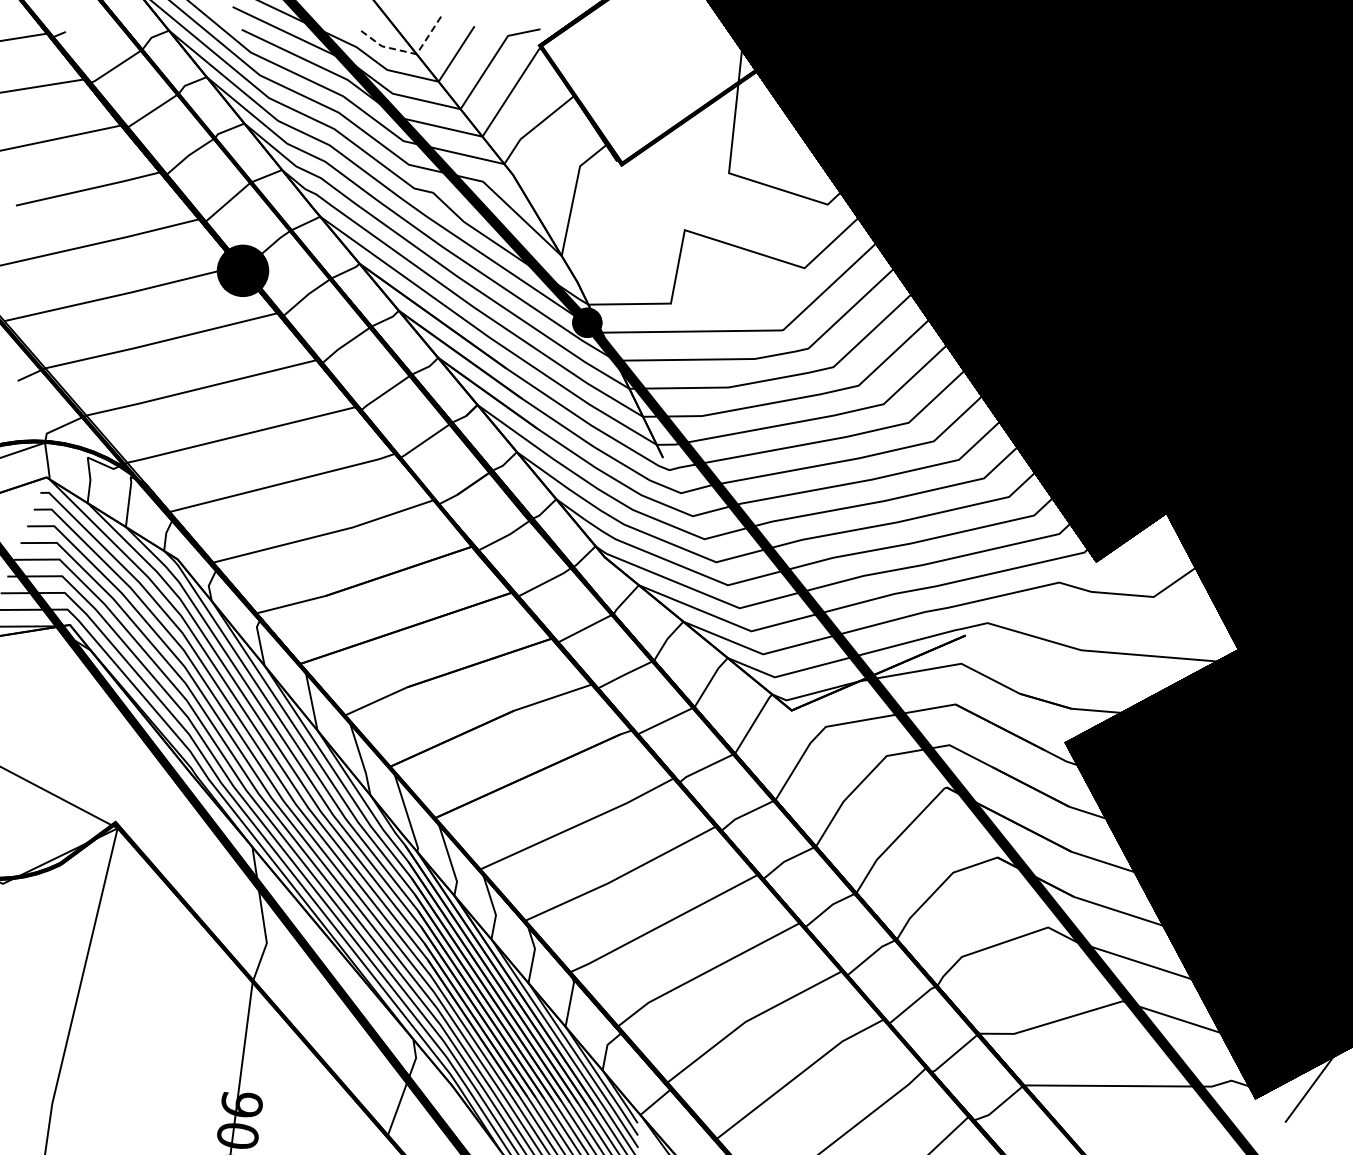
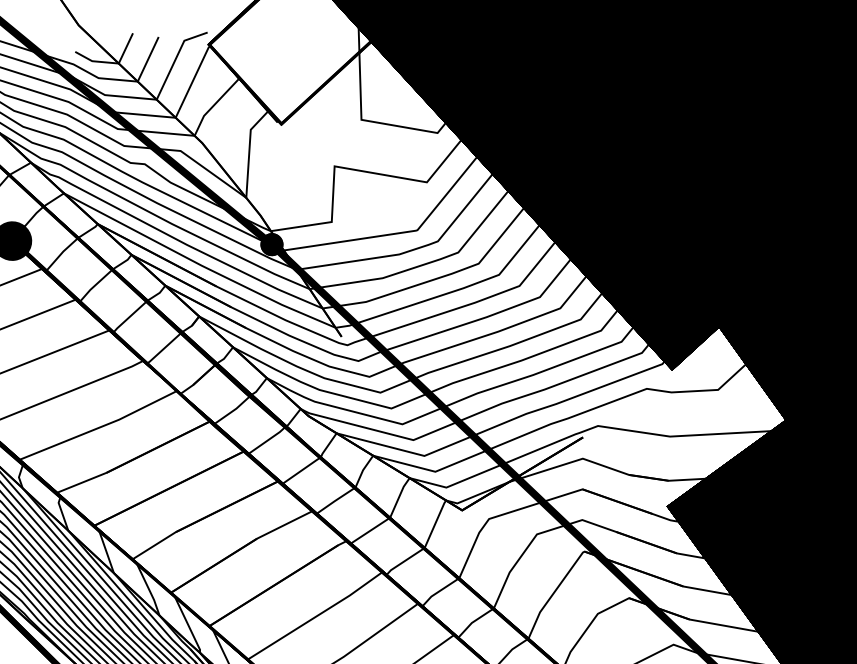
line: (408, 52) -> (112, 63), dashed -> solid

